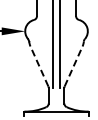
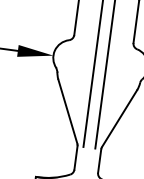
line: (39, 66) -> (67, 111), dashed -> solid
line: (73, 66) -> (119, 118), dashed -> solid

